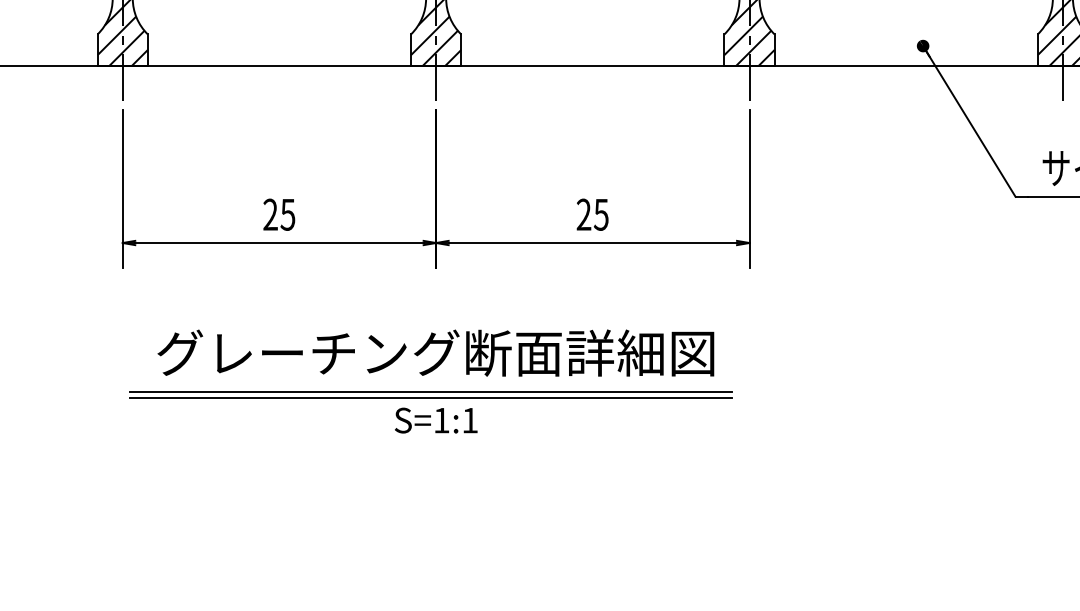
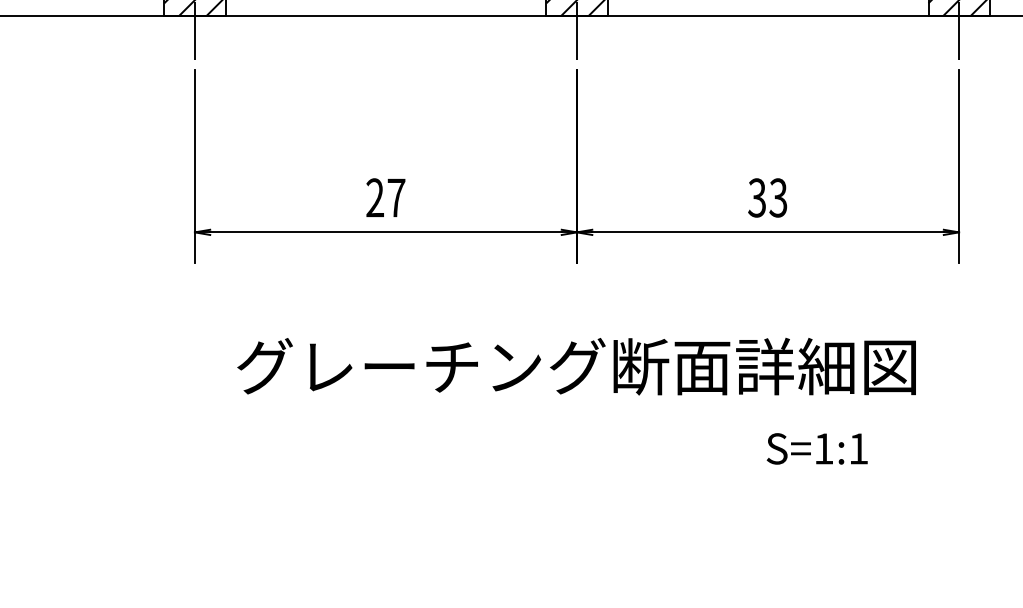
text: (287, 214) -> (395, 197), 25 -> 27
text: (592, 214) -> (767, 197), 25 -> 33
line: (430, 391) -> (570, 413), removed
line: (430, 397) -> (570, 420), removed
text: (436, 420) -> (817, 448), moved

